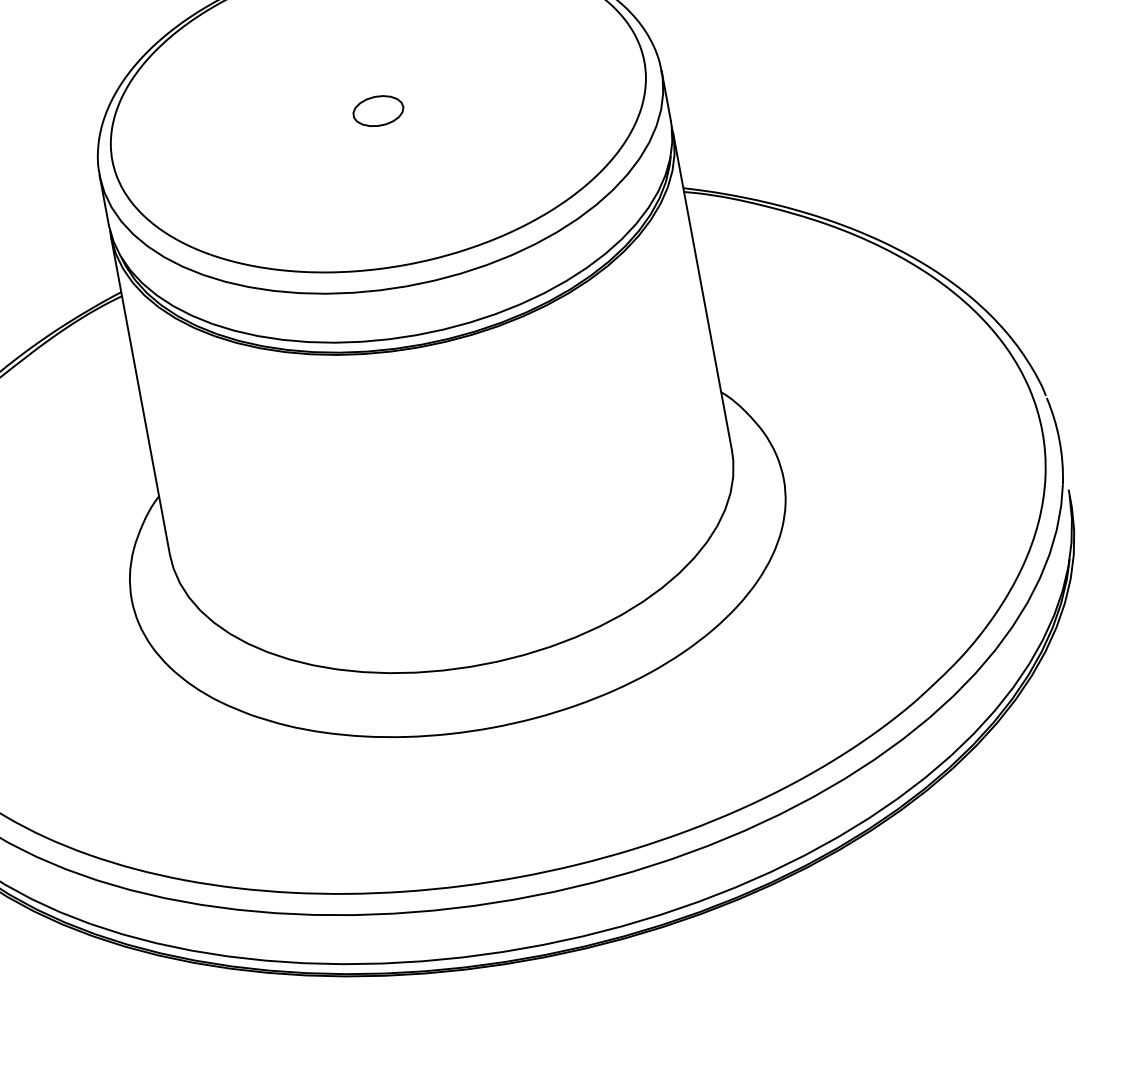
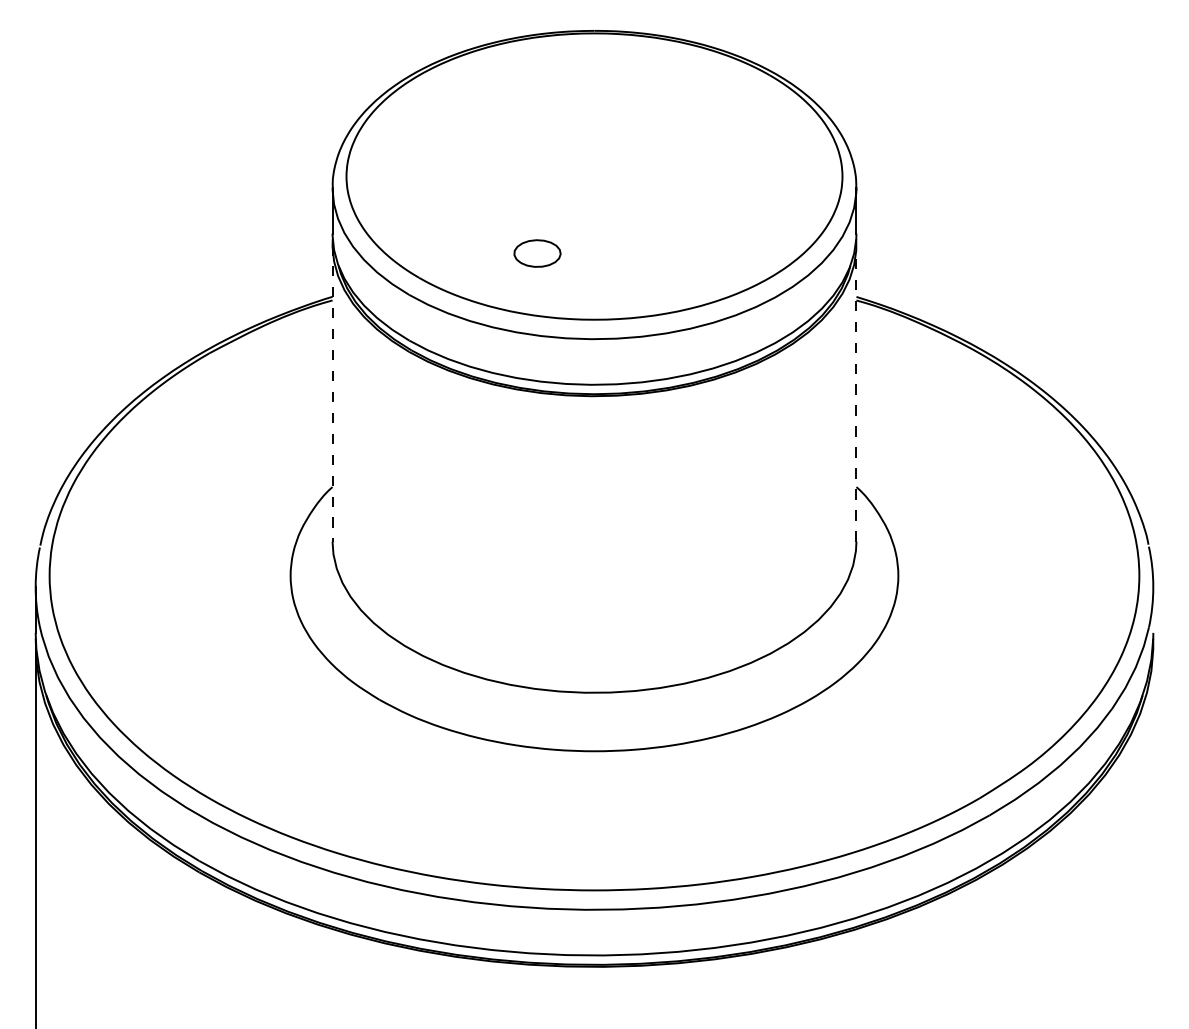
part: (378, 111) -> (537, 253), moved
line: (702, 290) -> (856, 392), solid -> dashed
line: (140, 395) -> (332, 393), solid -> dashed

